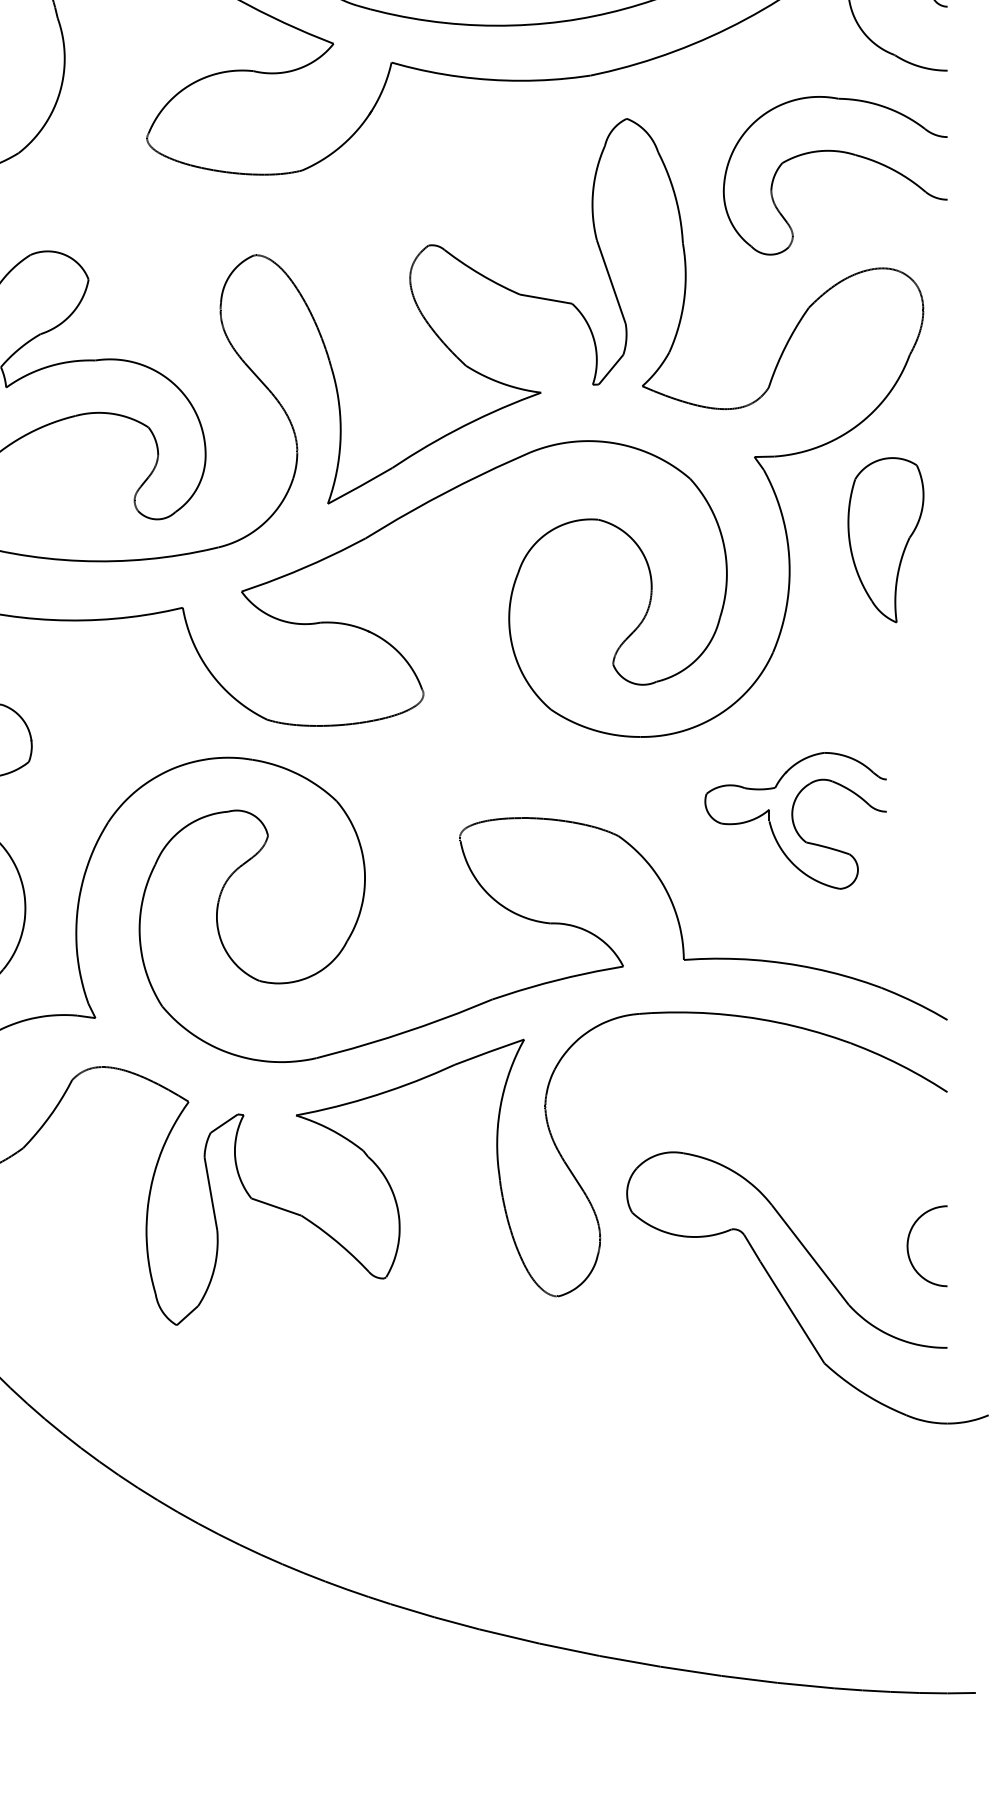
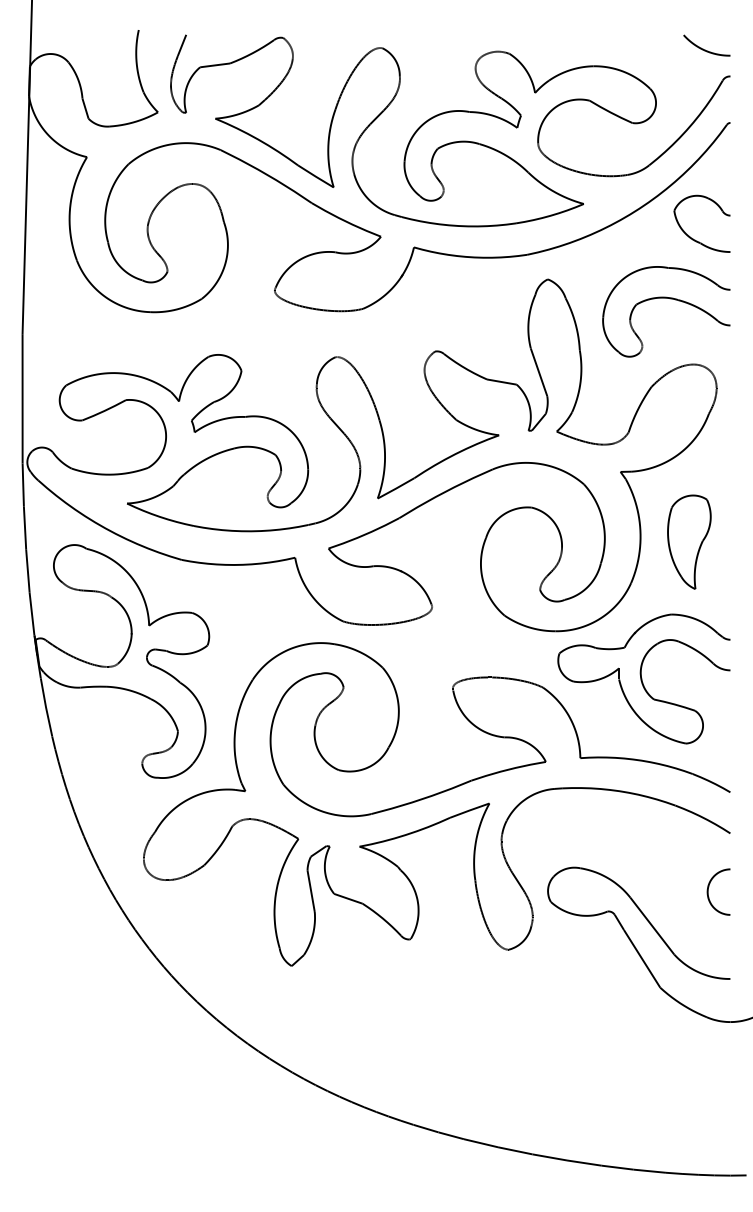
part: (886, 538) -> (689, 541), moved
part: (794, 819) -> (643, 678), size x1.67
curve: (910, 1238) -> (709, 887), moved

